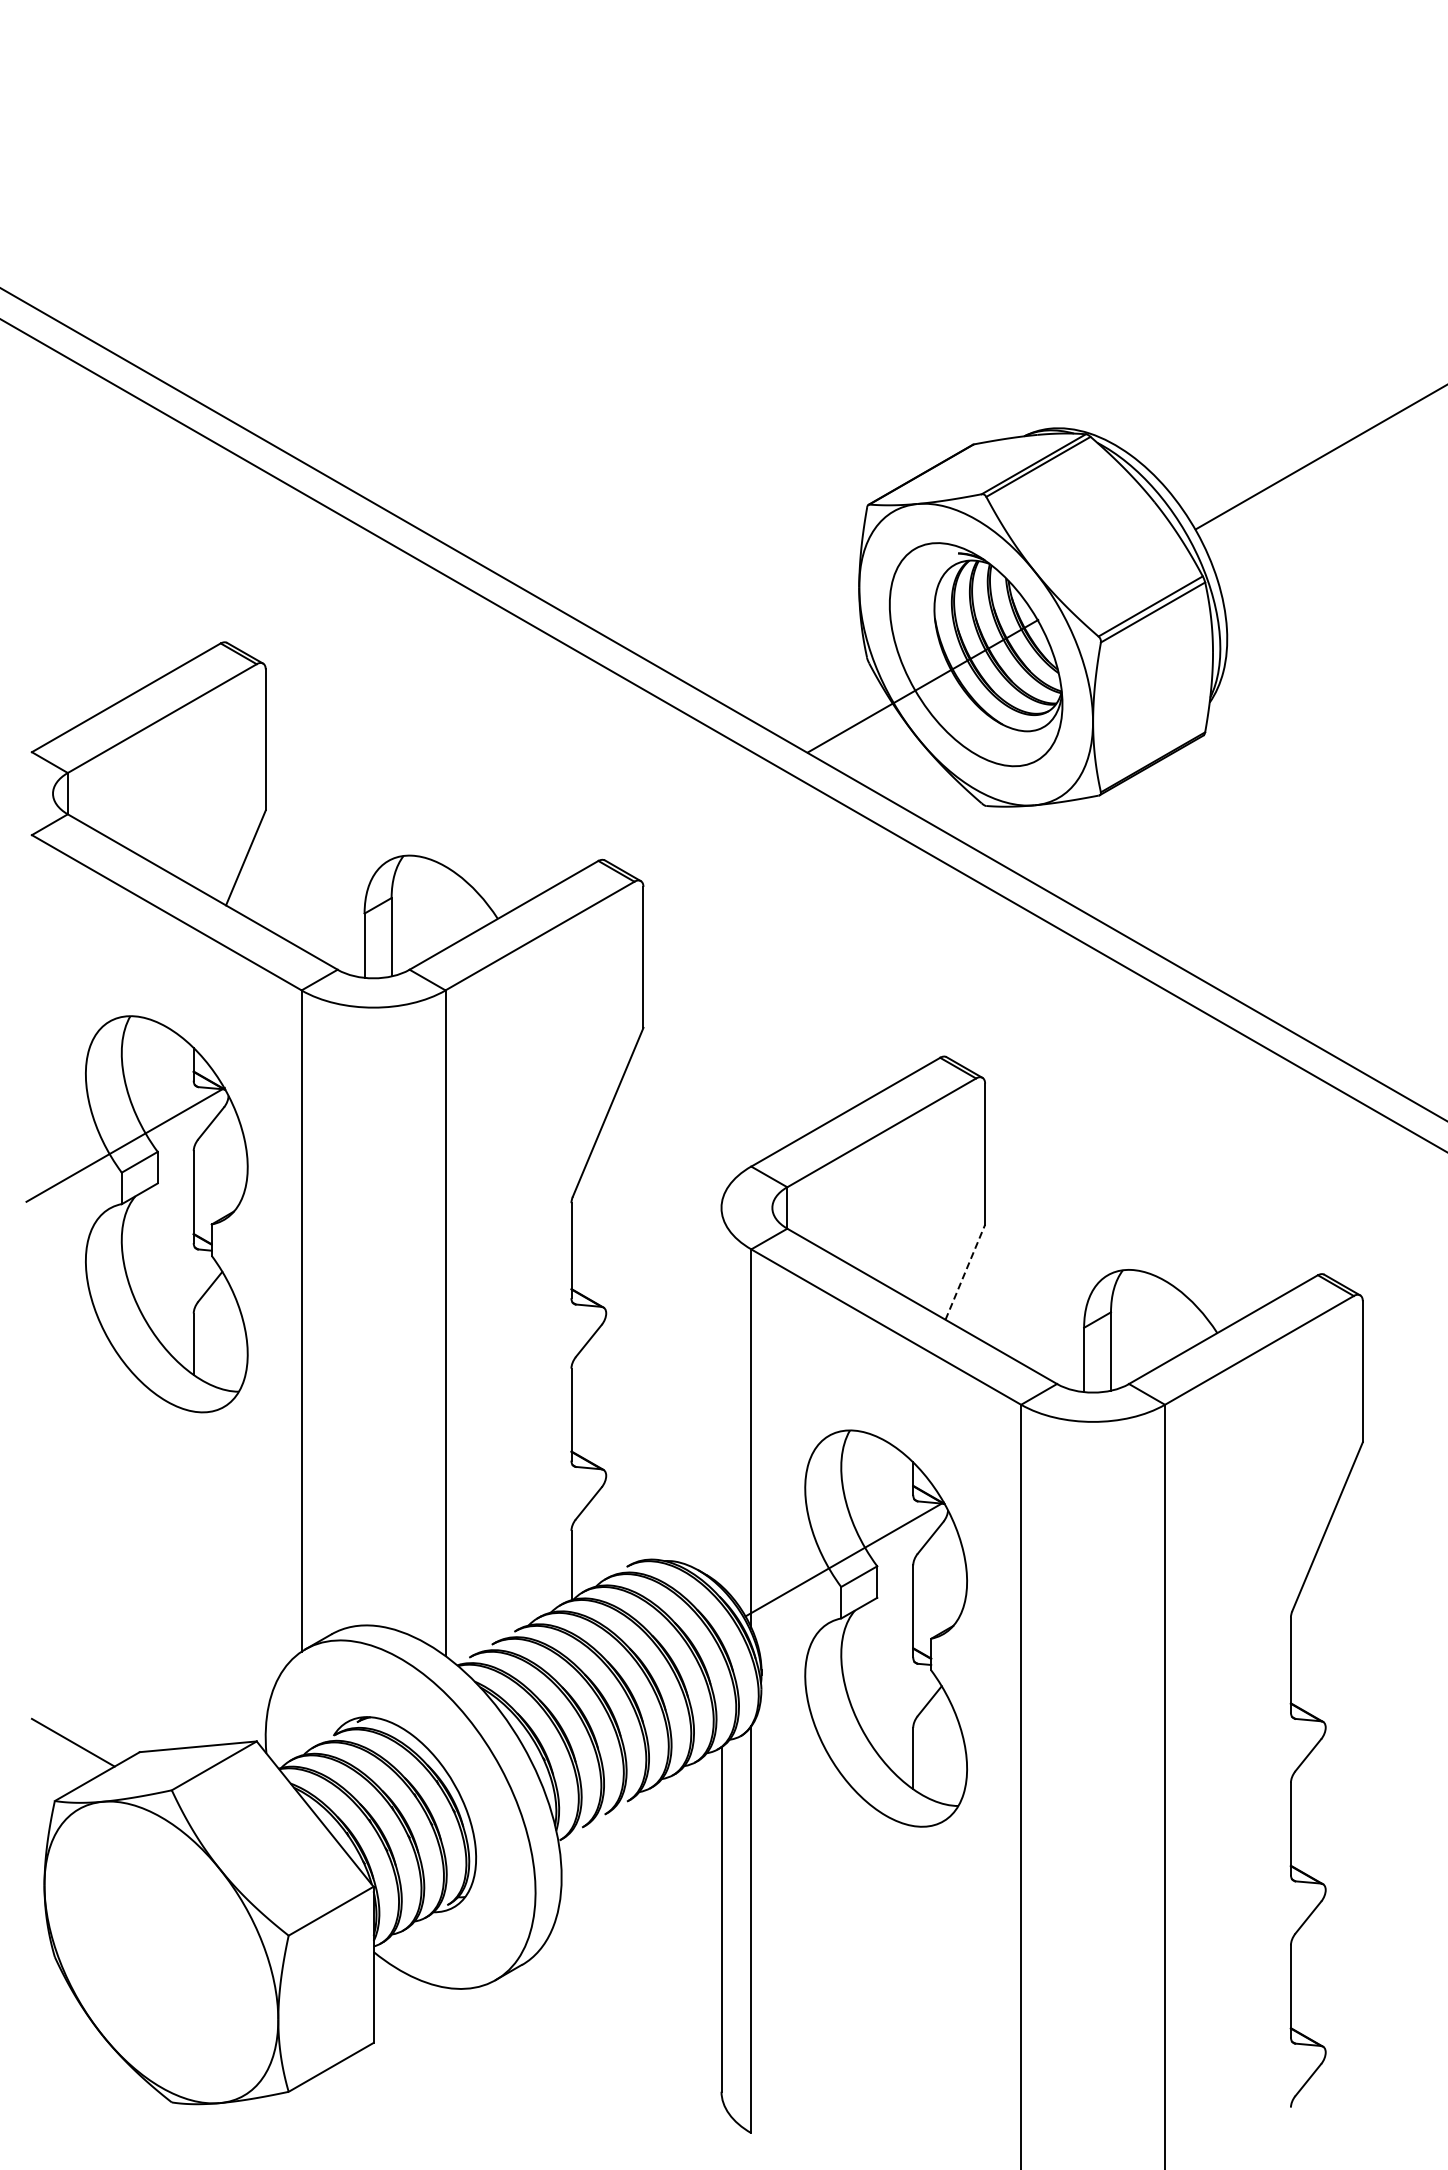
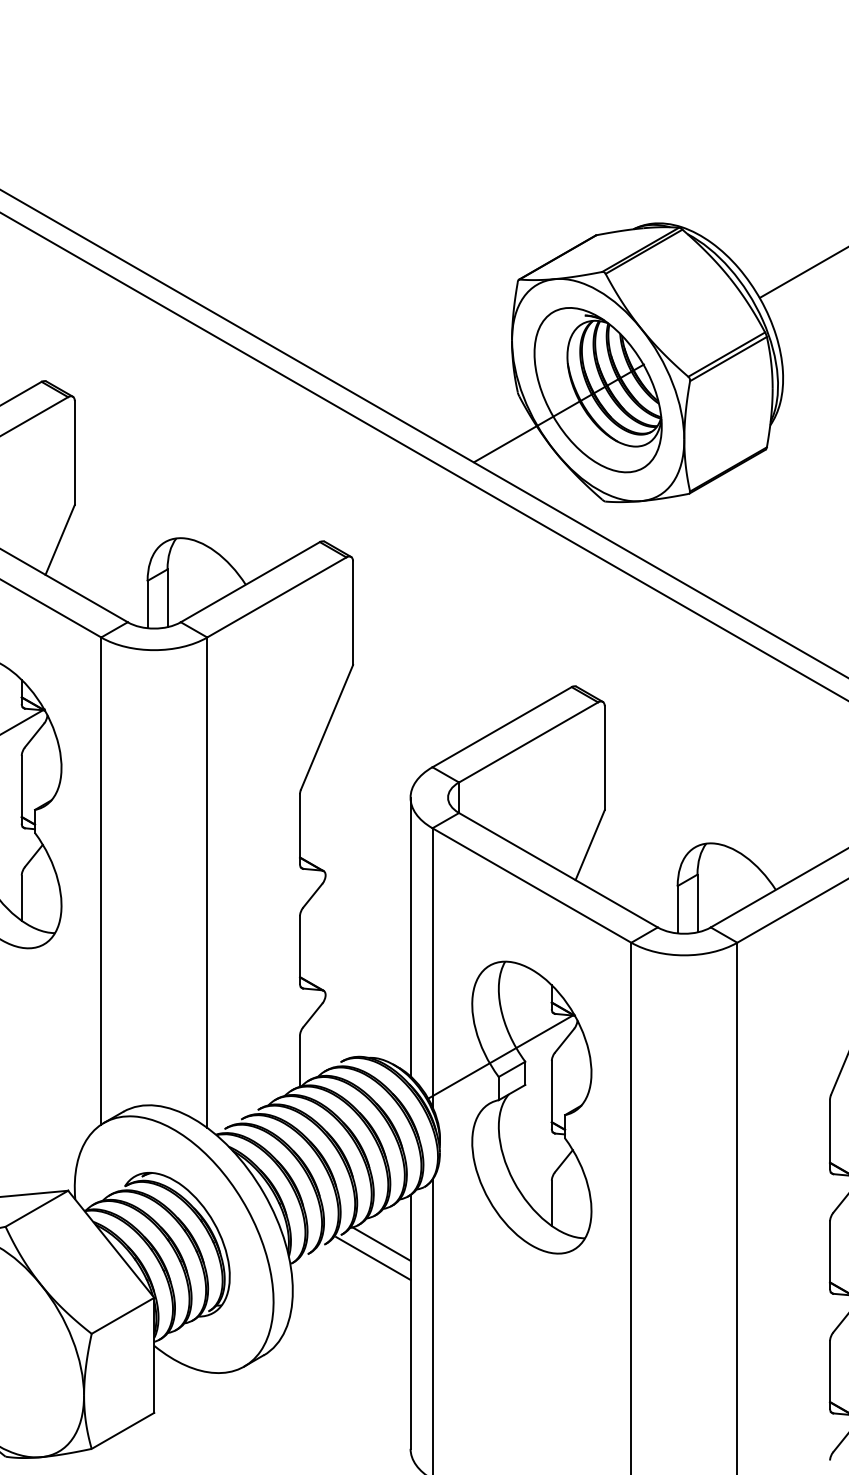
line: (965, 1271) -> (590, 844), dashed -> solid
line: (721, 1396) -> (410, 936), added
line: (681, 1813) -> (381, 1243), added
line: (670, 1833) -> (372, 1258), added

